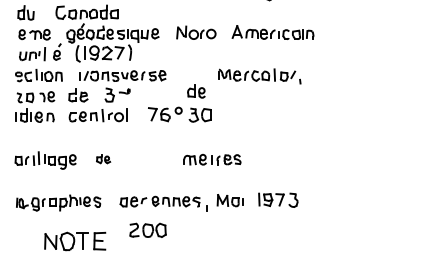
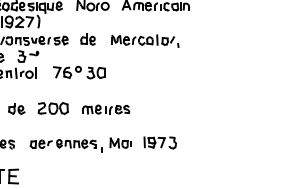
part: (196, 91) -> (88, 39), moved
part: (103, 158) -> (16, 108), size x1.43
part: (147, 229) -> (52, 107), moved

